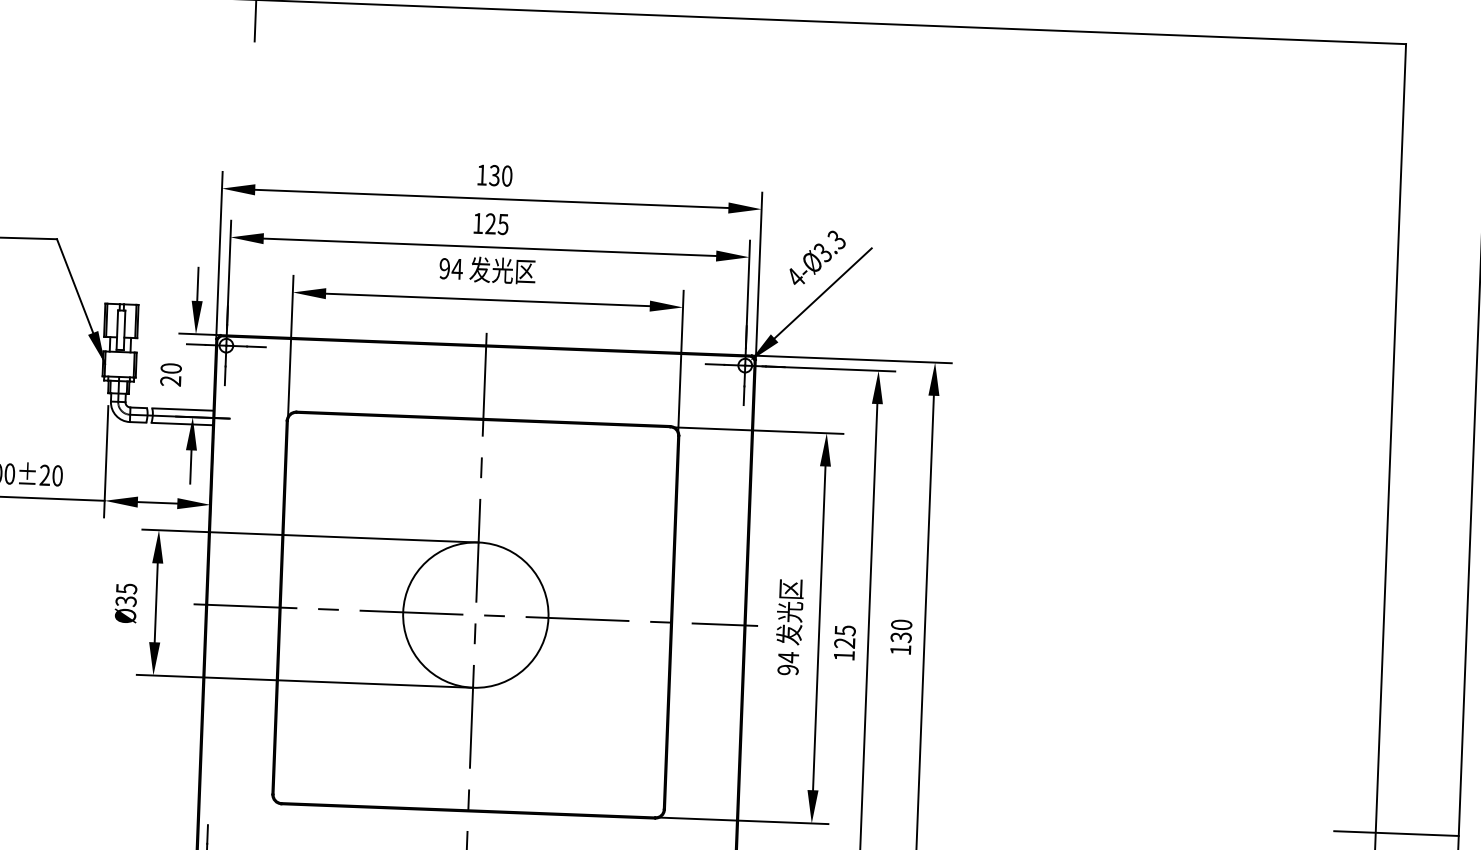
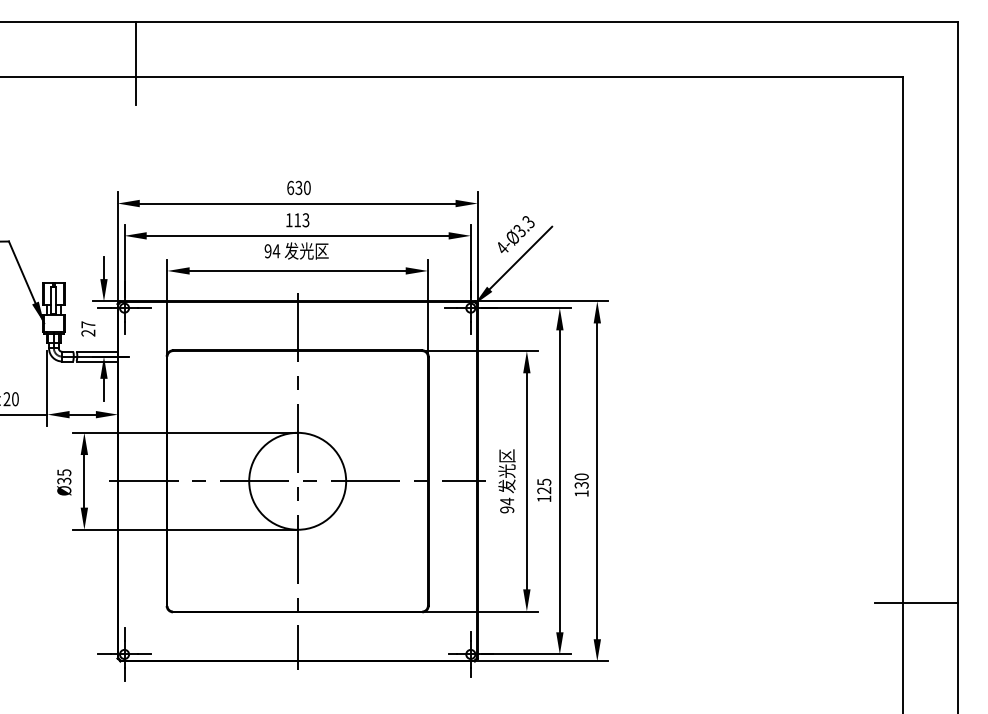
text: (481, 174) -> (290, 187), 130 -> 630
text: (496, 224) -> (301, 220), 125 -> 113
text: (171, 368) -> (88, 324), 20 -> 27

